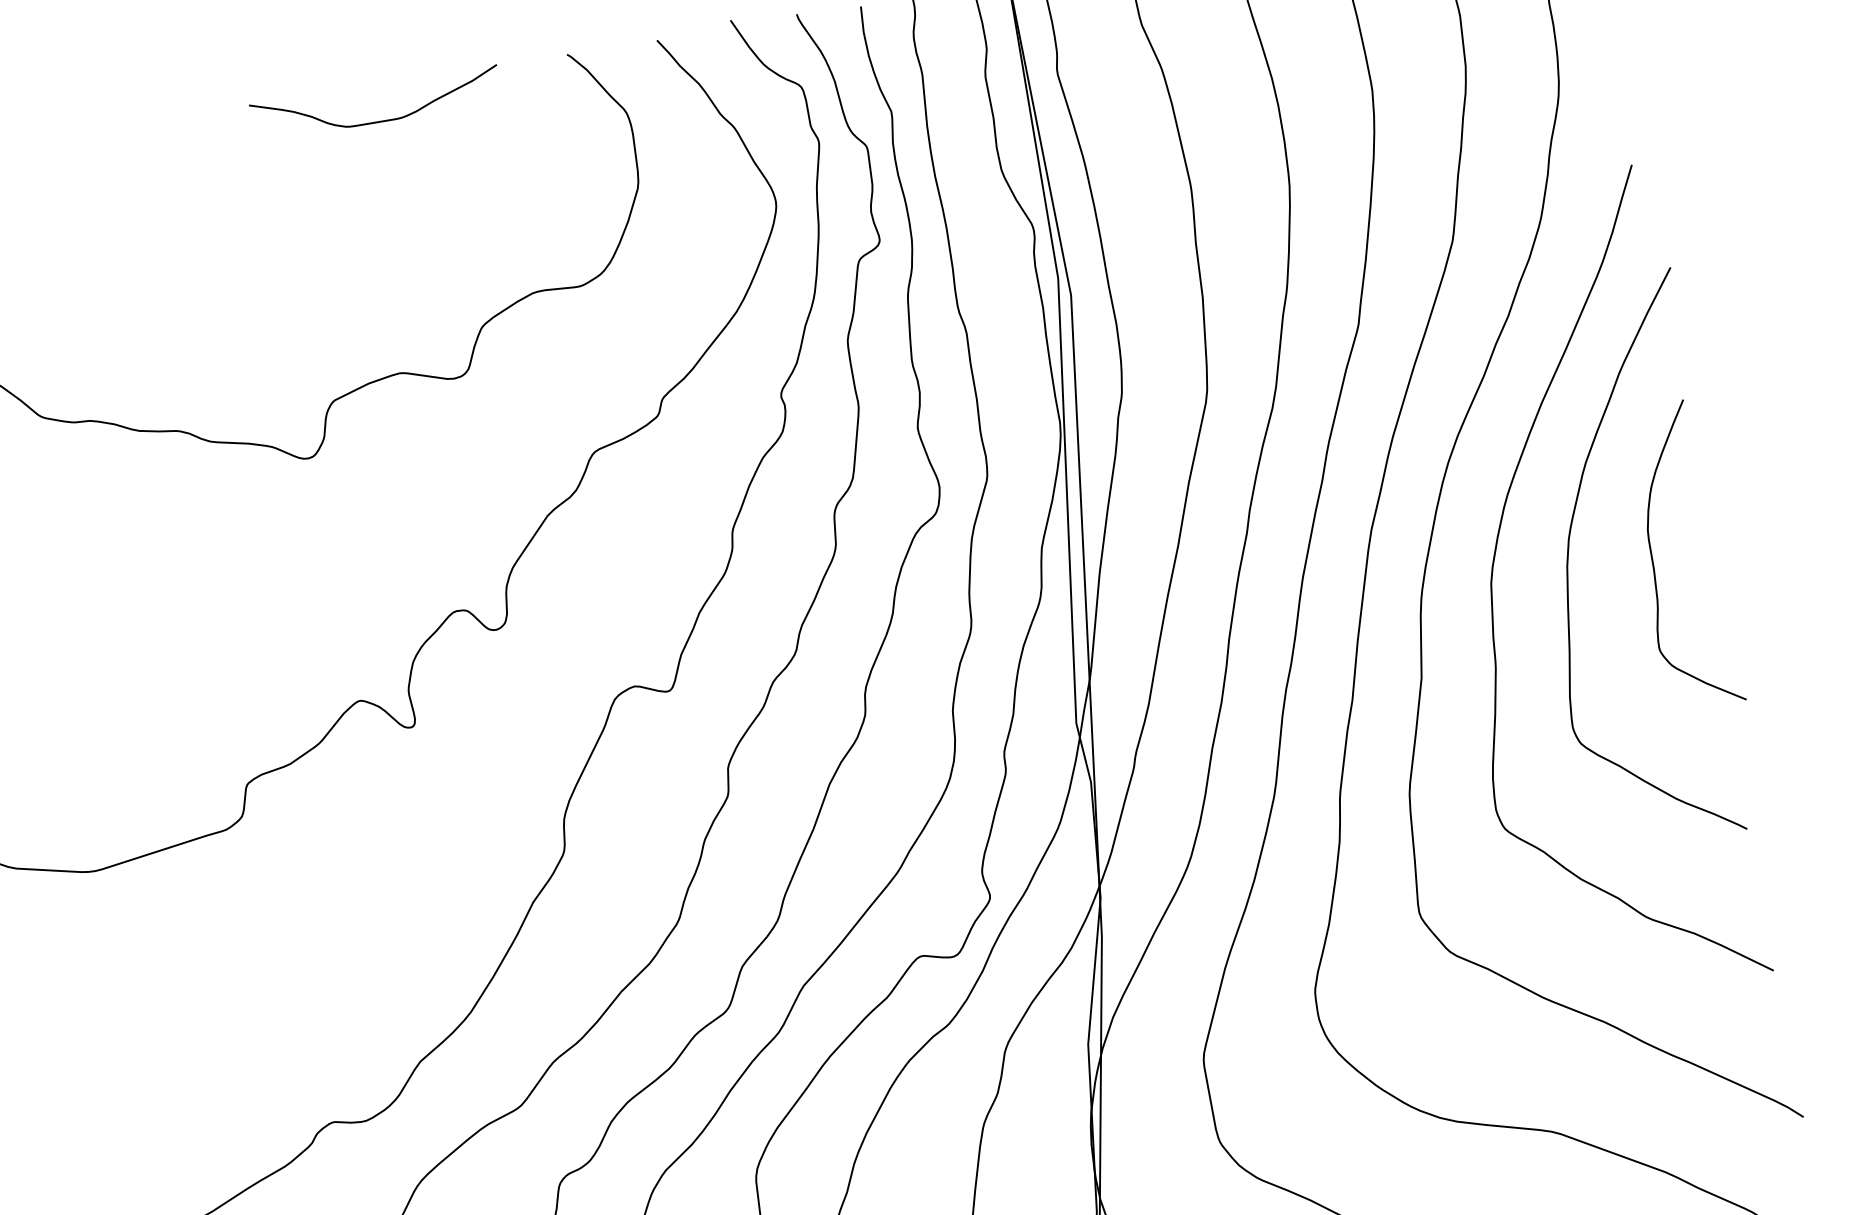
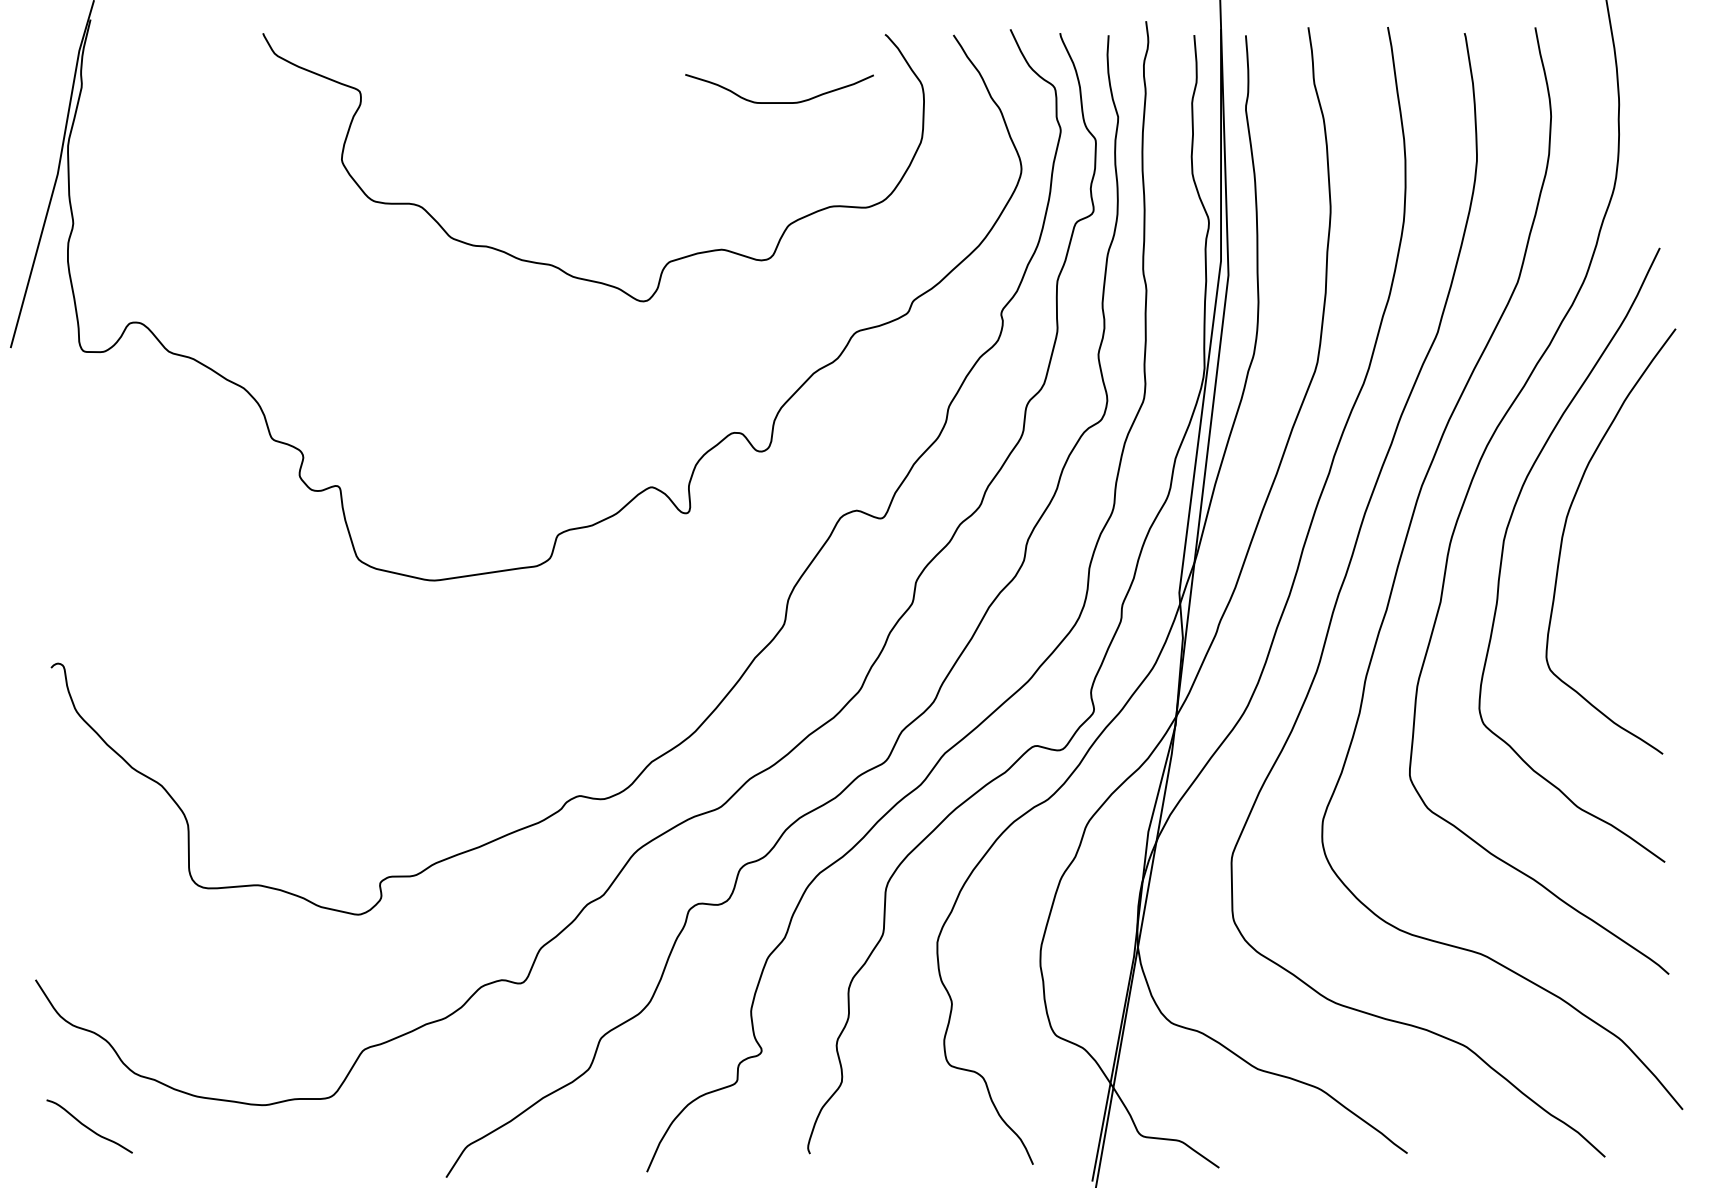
curve: (378, 121) -> (779, 102), moved
curve: (1652, 560) -> (1626, 543), removed

